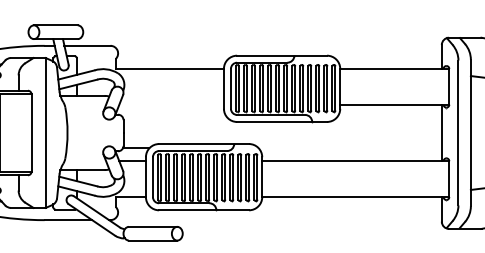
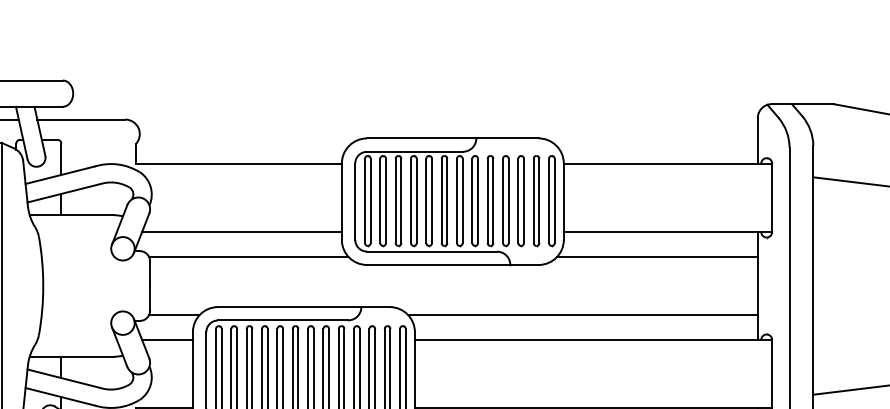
line: (171, 104) -> (241, 231), added
line: (174, 117) -> (247, 256), added
line: (388, 117) -> (656, 256), added
line: (349, 148) -> (581, 315), added

